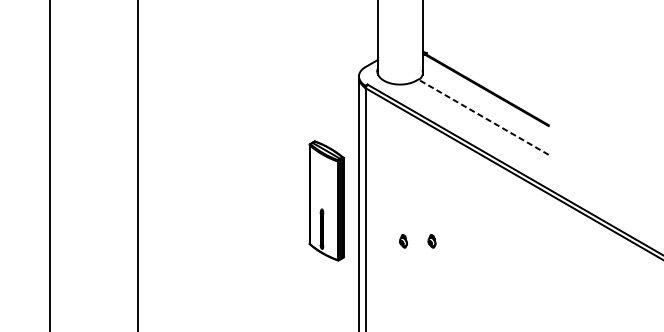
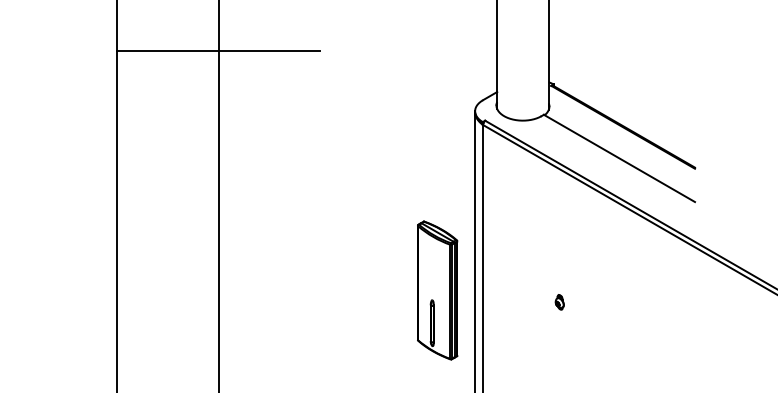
line: (137, 24) -> (218, 50), added
line: (483, 117) -> (619, 158), dashed -> solid
part: (326, 200) -> (437, 290), moved
part: (403, 241) -> (526, 302), removed

